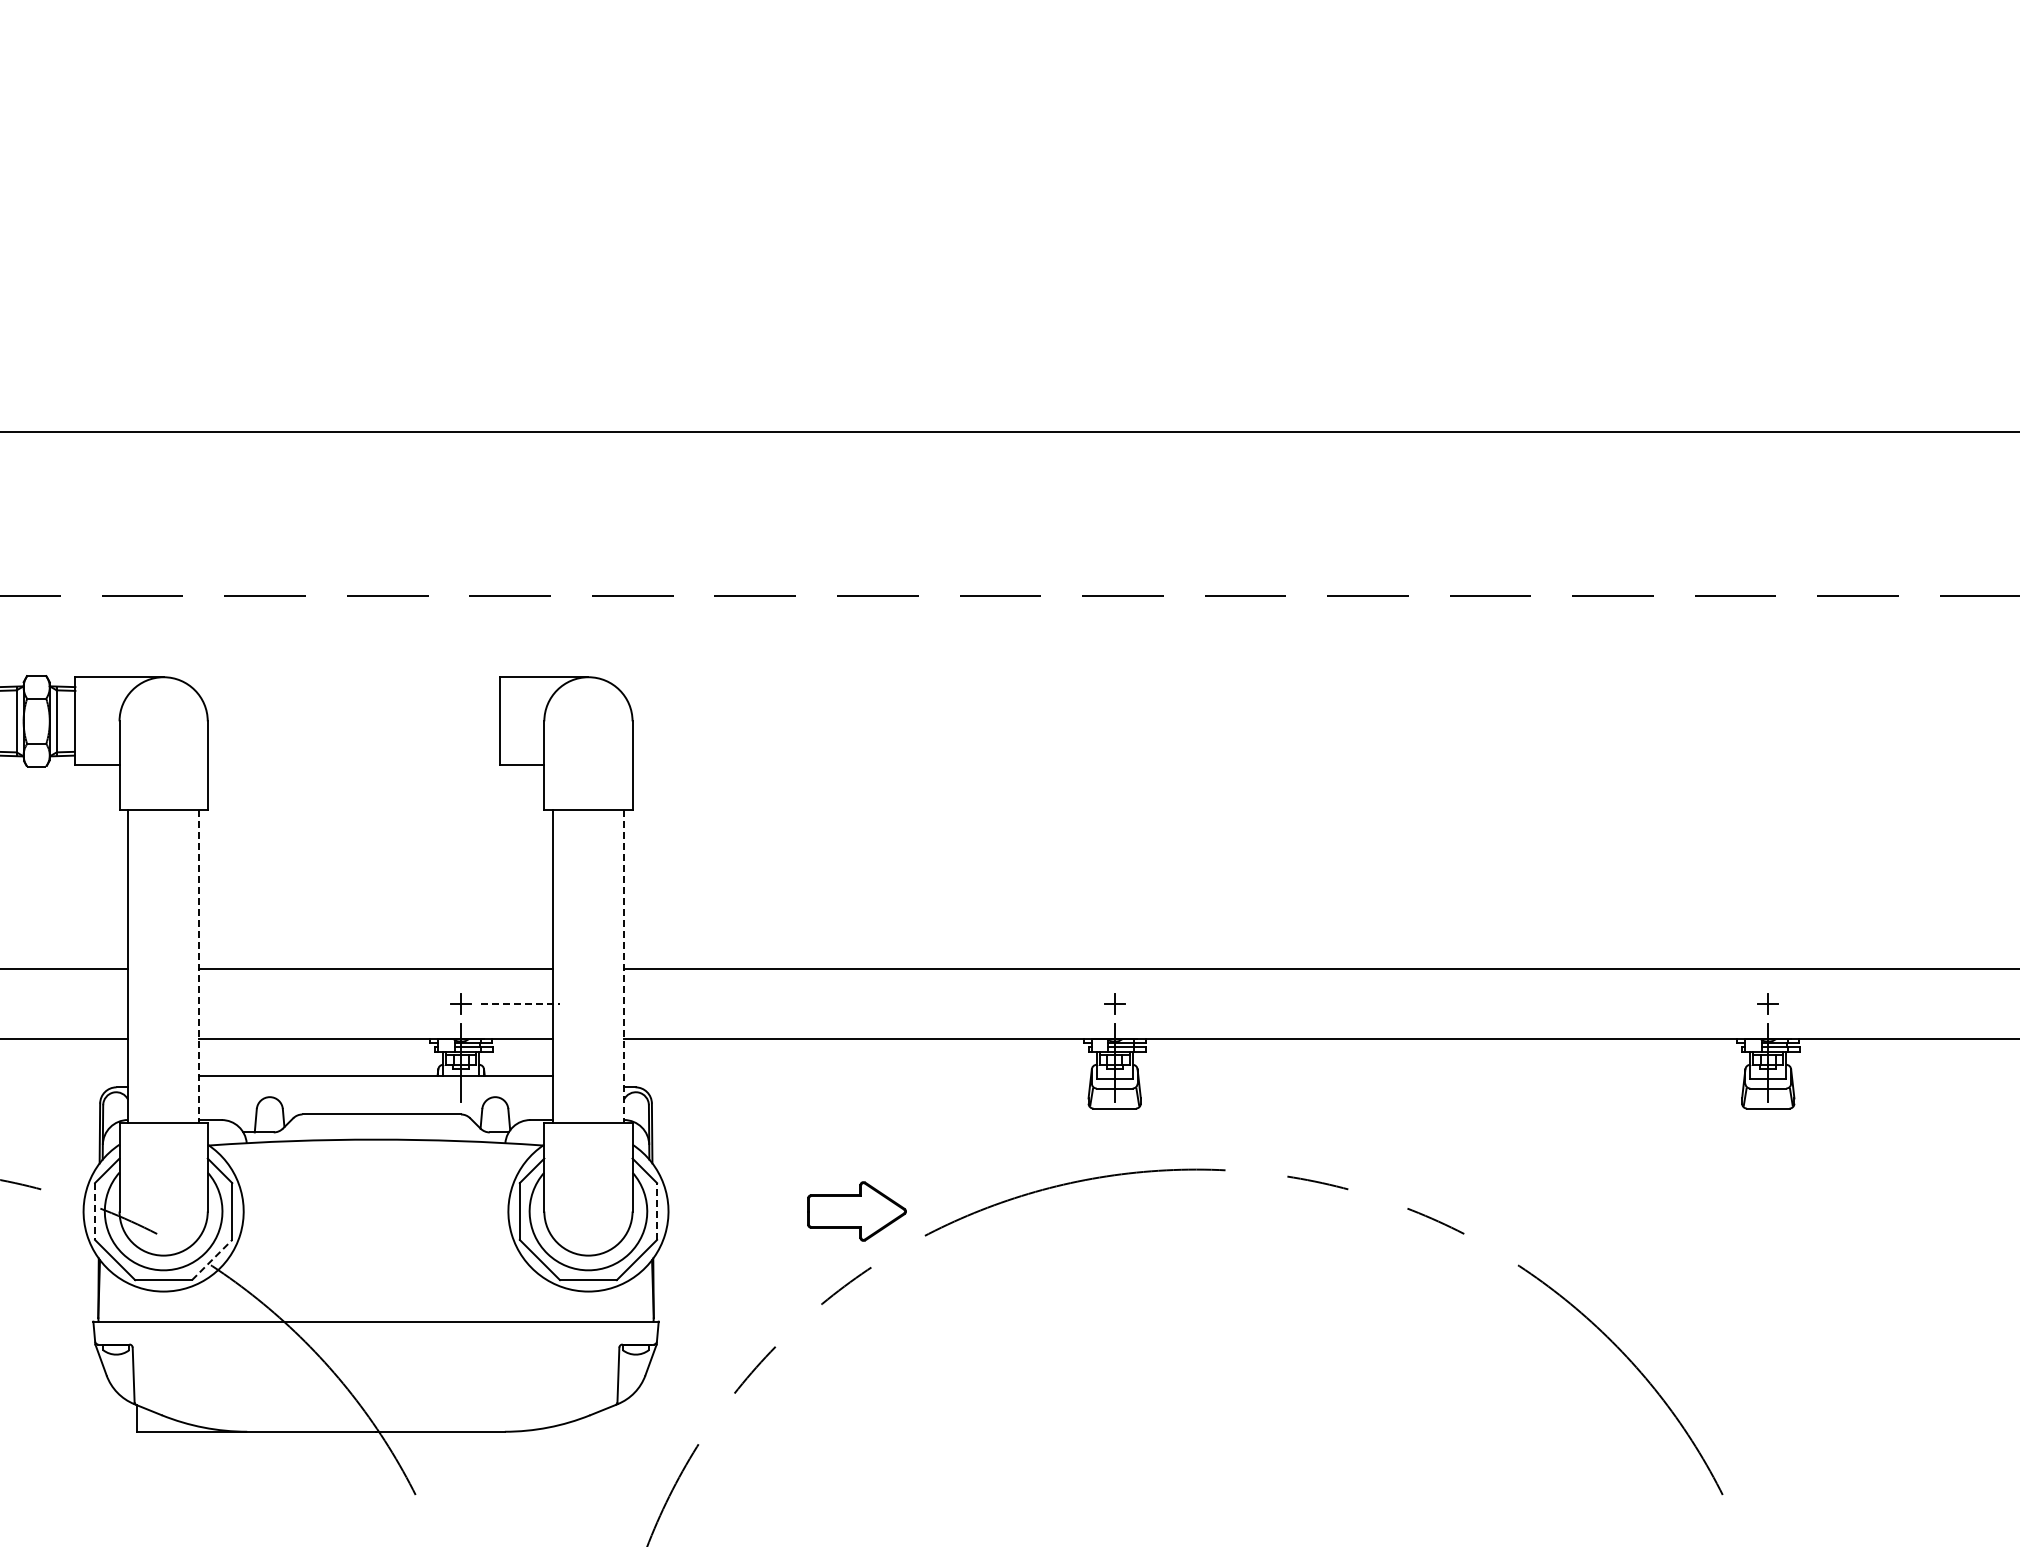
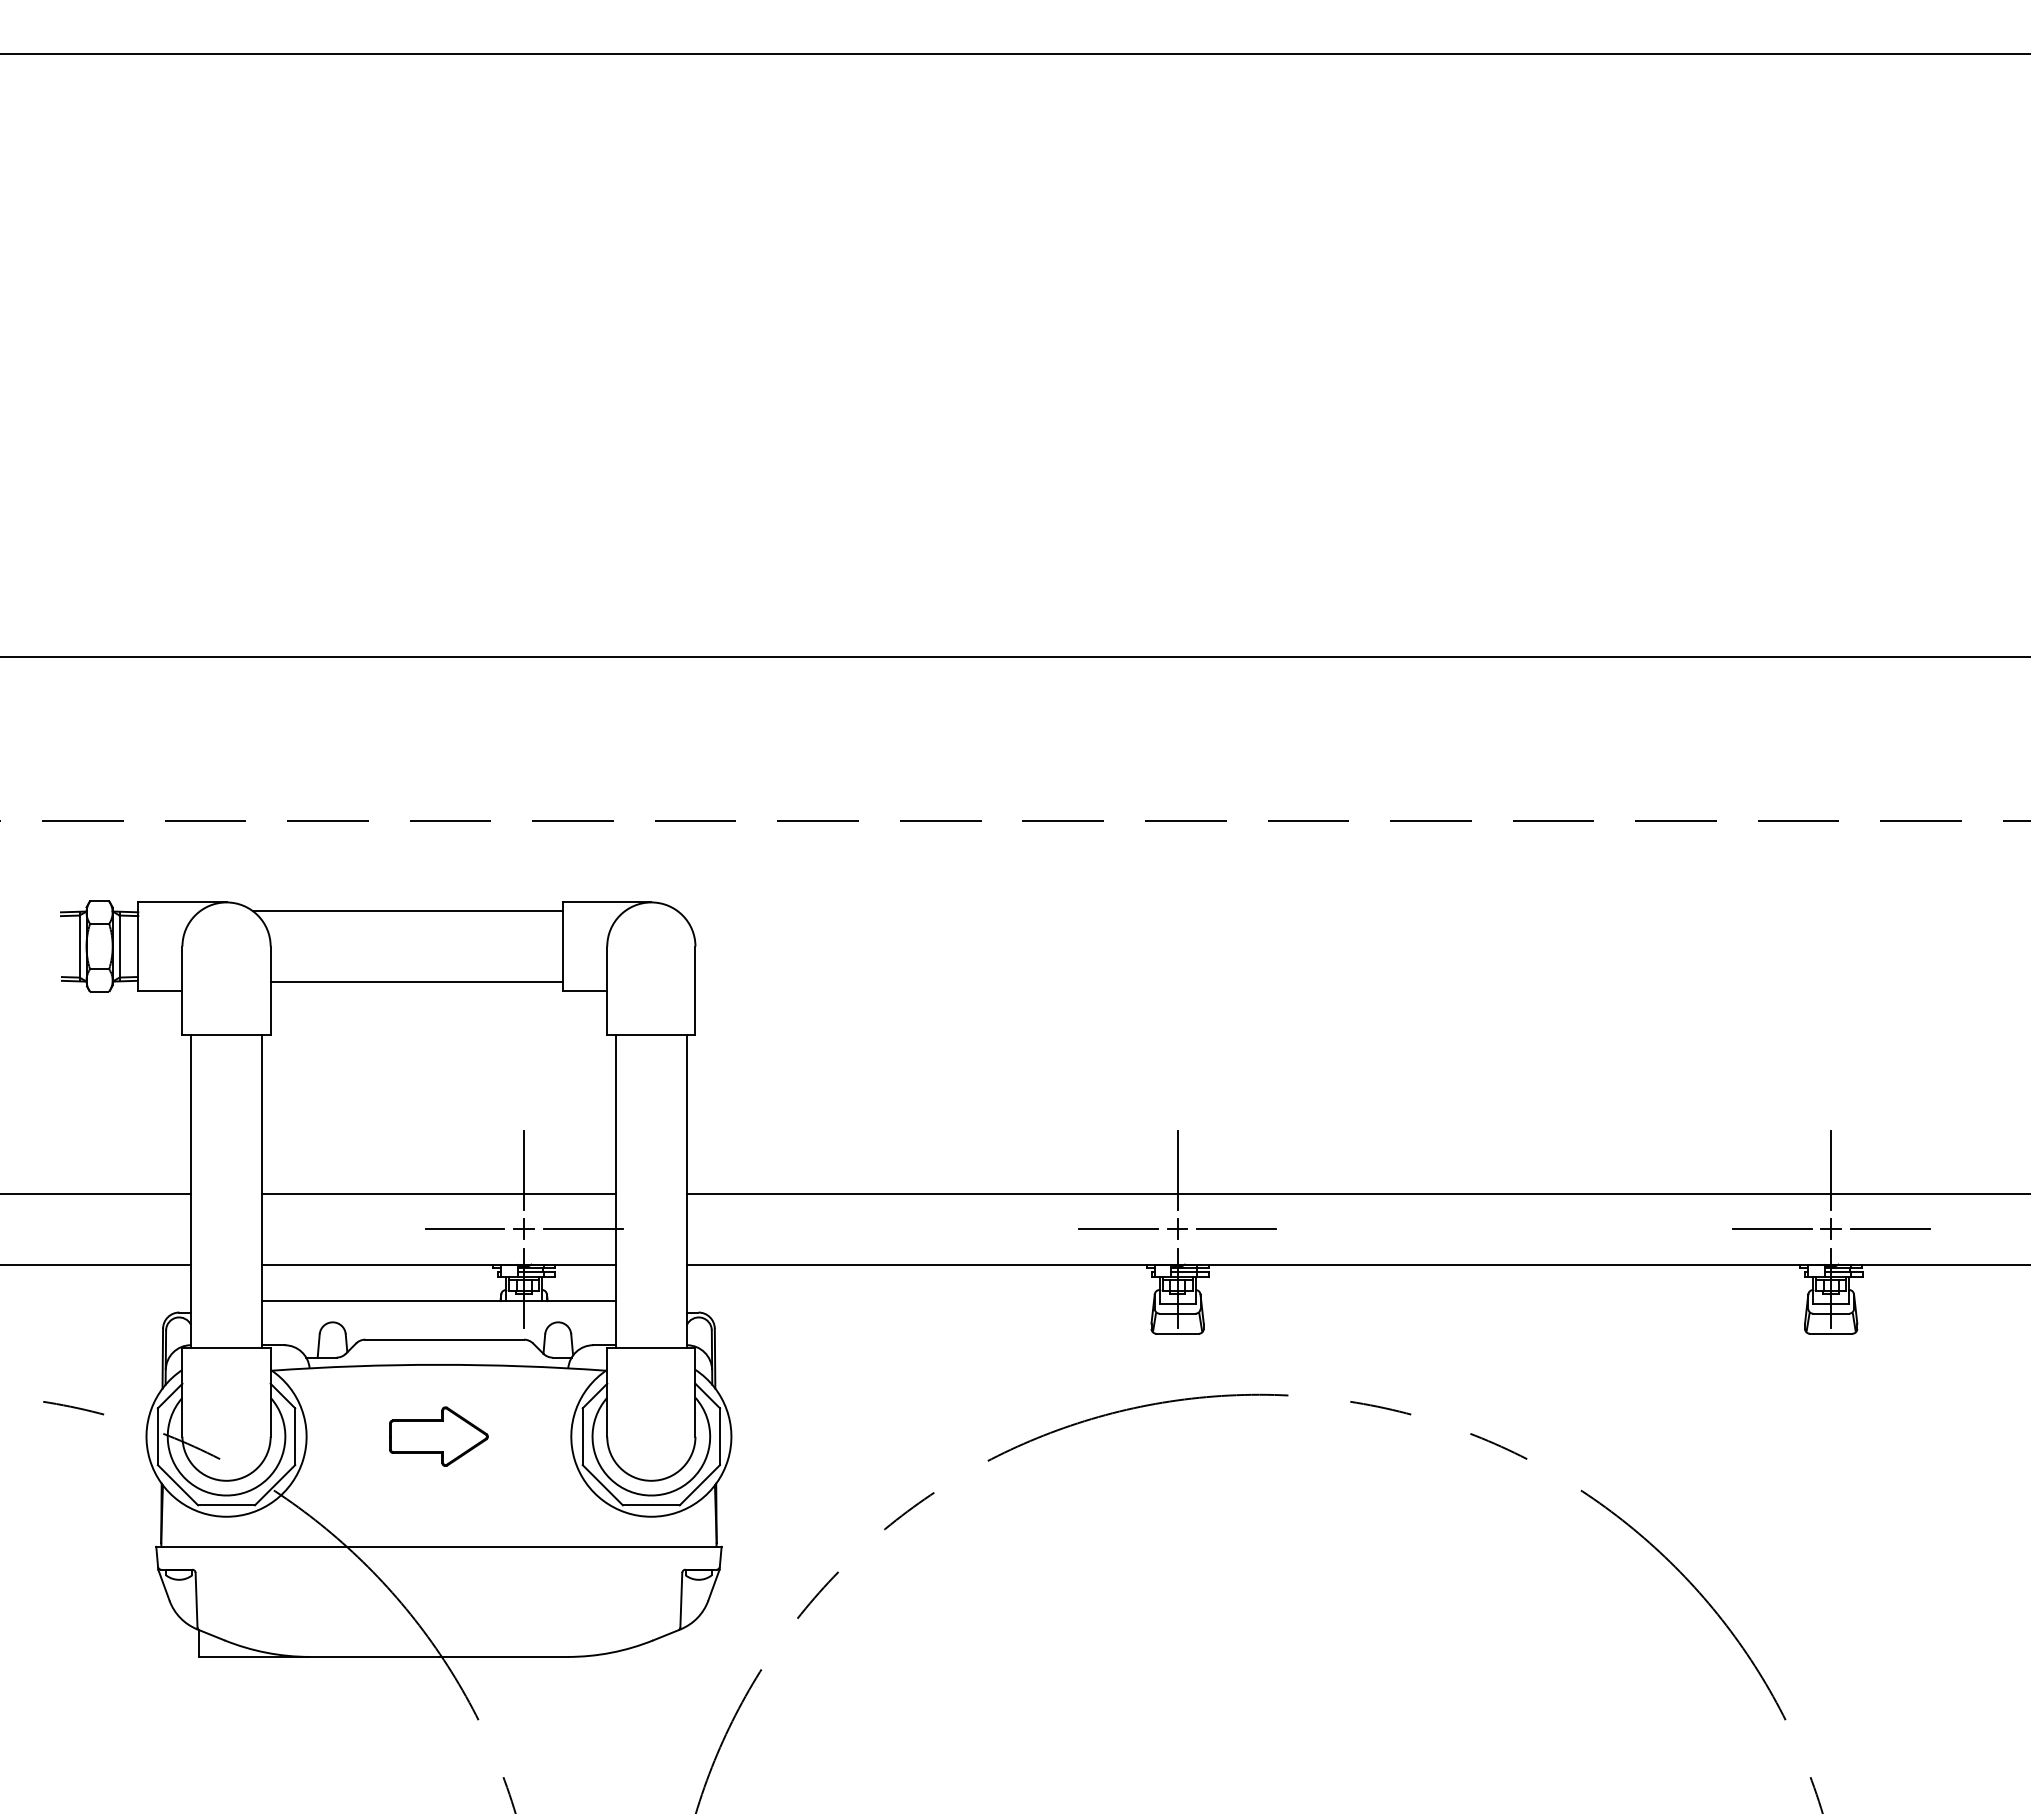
line: (344, 686) -> (407, 911), added
line: (353, 757) -> (416, 982), added
line: (461, 944) -> (524, 1169), added
line: (1114, 944) -> (1177, 1169), added
line: (1768, 944) -> (1831, 1169), added
line: (199, 966) -> (262, 1191), dashed -> solid
line: (623, 966) -> (686, 1191), dashed -> solid
line: (401, 1003) -> (464, 1228), added
line: (520, 1004) -> (583, 1229), dashed -> solid
line: (1055, 1004) -> (1118, 1229), added
line: (1173, 1004) -> (1236, 1229), added
line: (1708, 1004) -> (1771, 1229), added
line: (1826, 1004) -> (1889, 1229), added
line: (656, 1211) -> (719, 1436), dashed -> solid
part: (856, 1211) -> (438, 1436), moved
line: (94, 1212) -> (157, 1437), dashed -> solid
line: (212, 1259) -> (275, 1484), dashed -> solid

